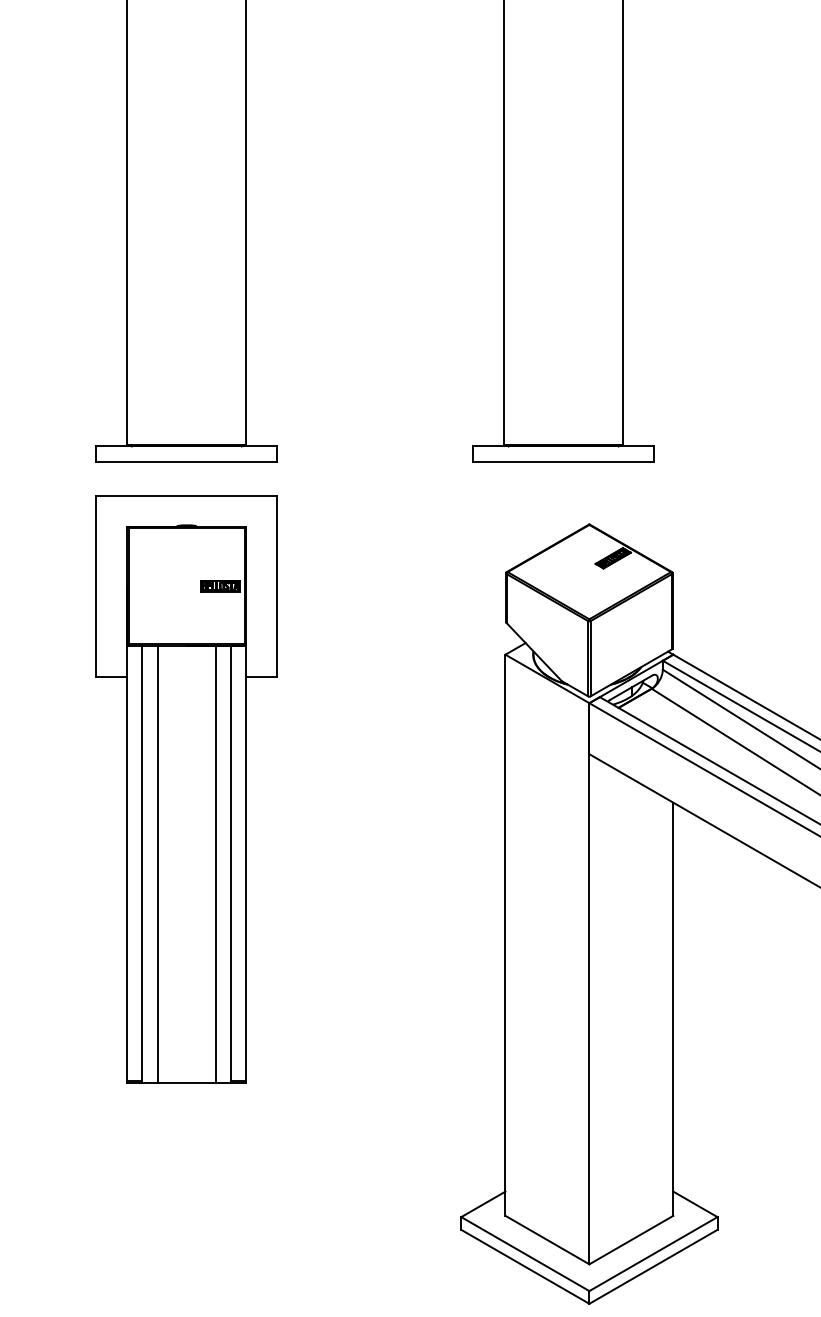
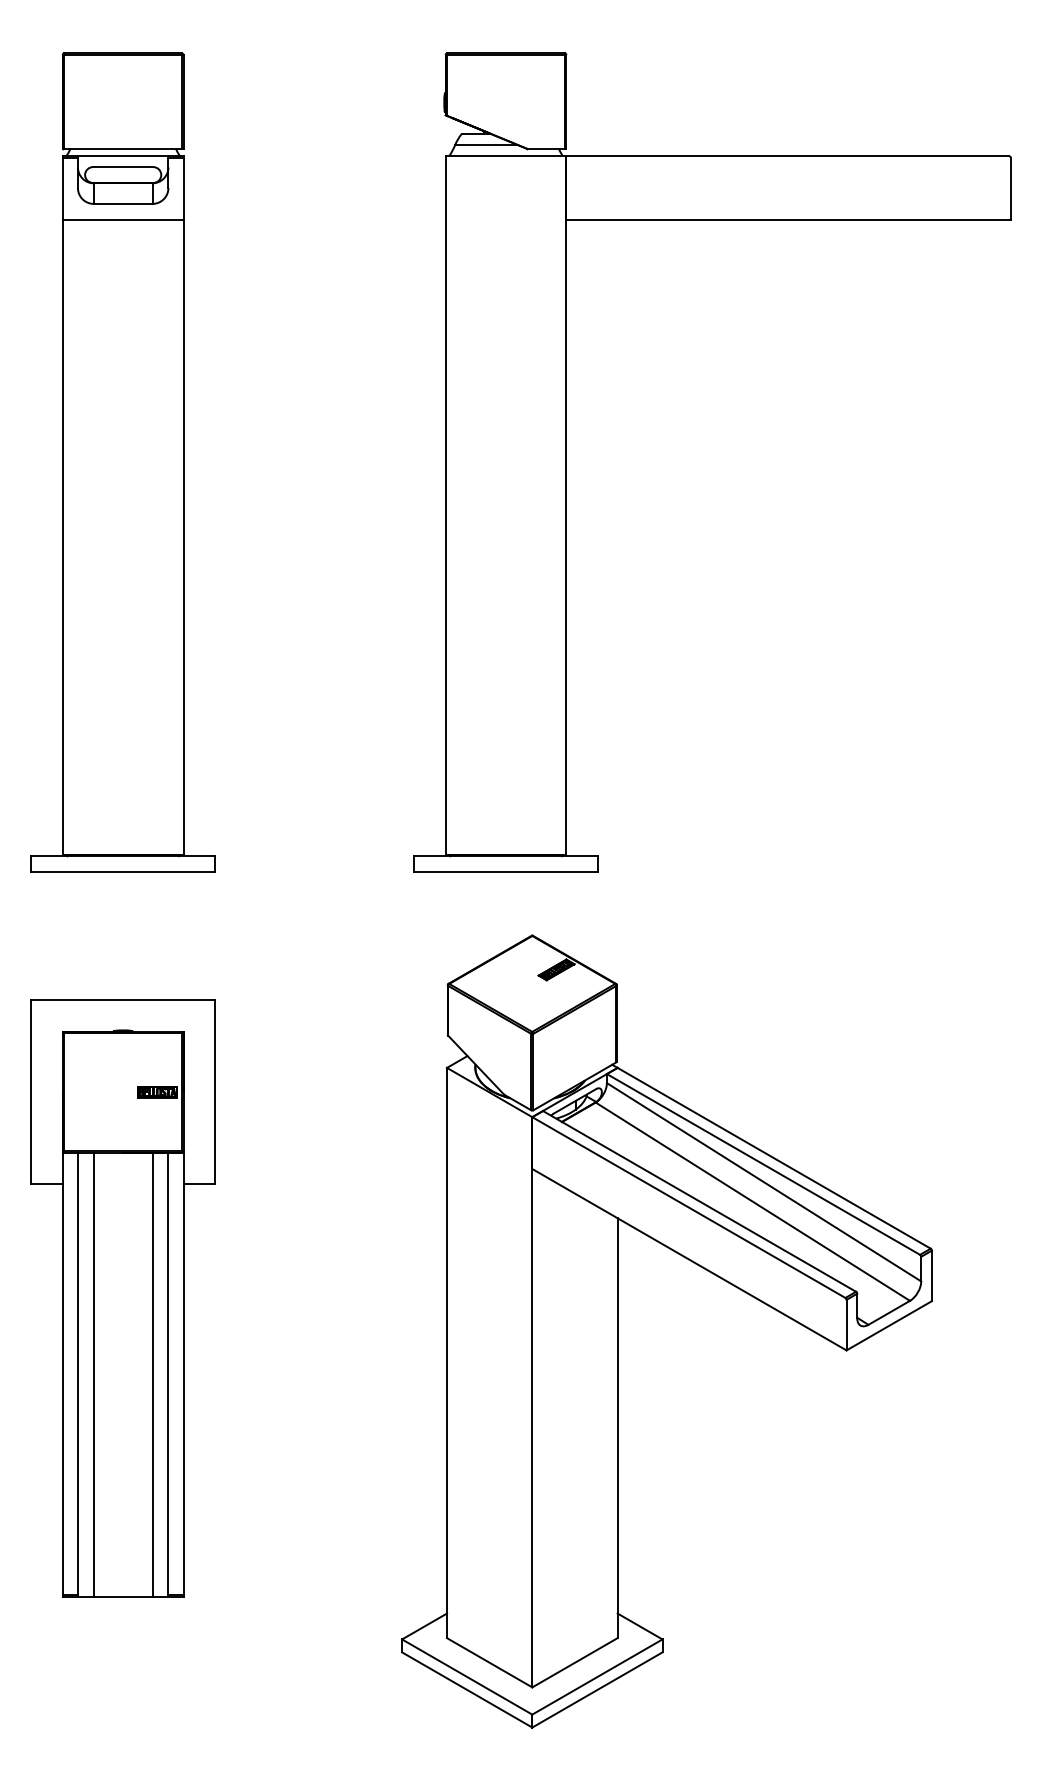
part: (186, 789) -> (122, 1298), moved

